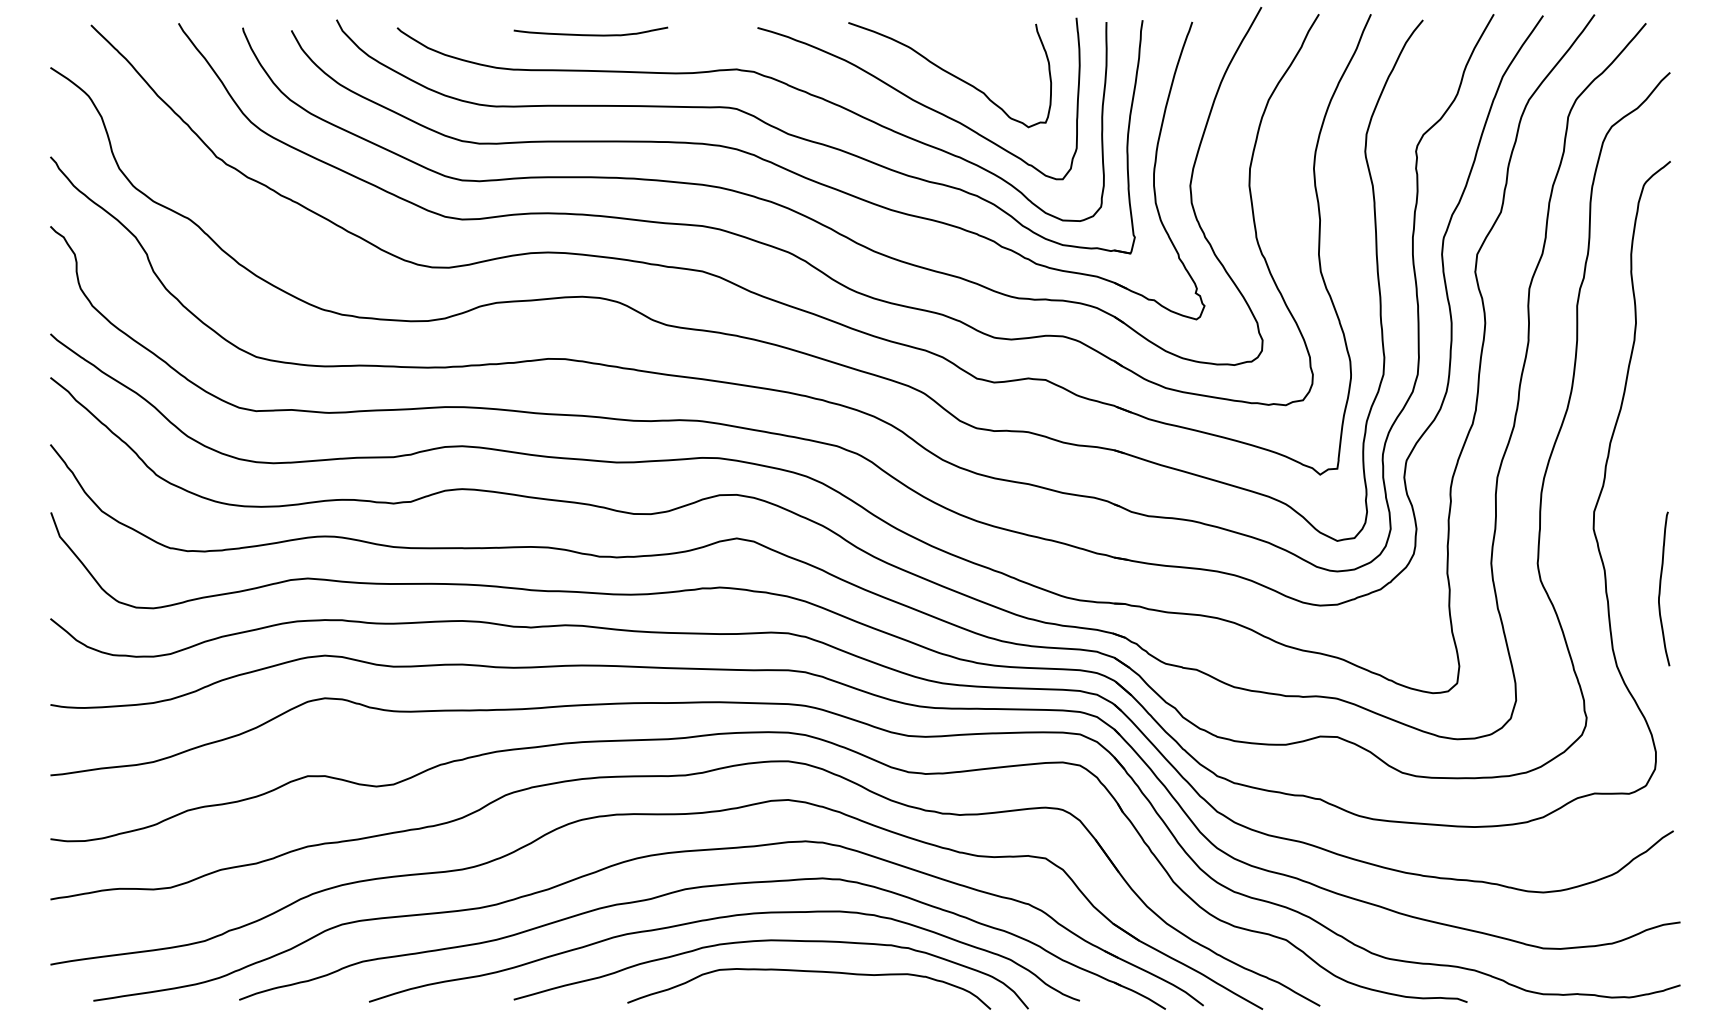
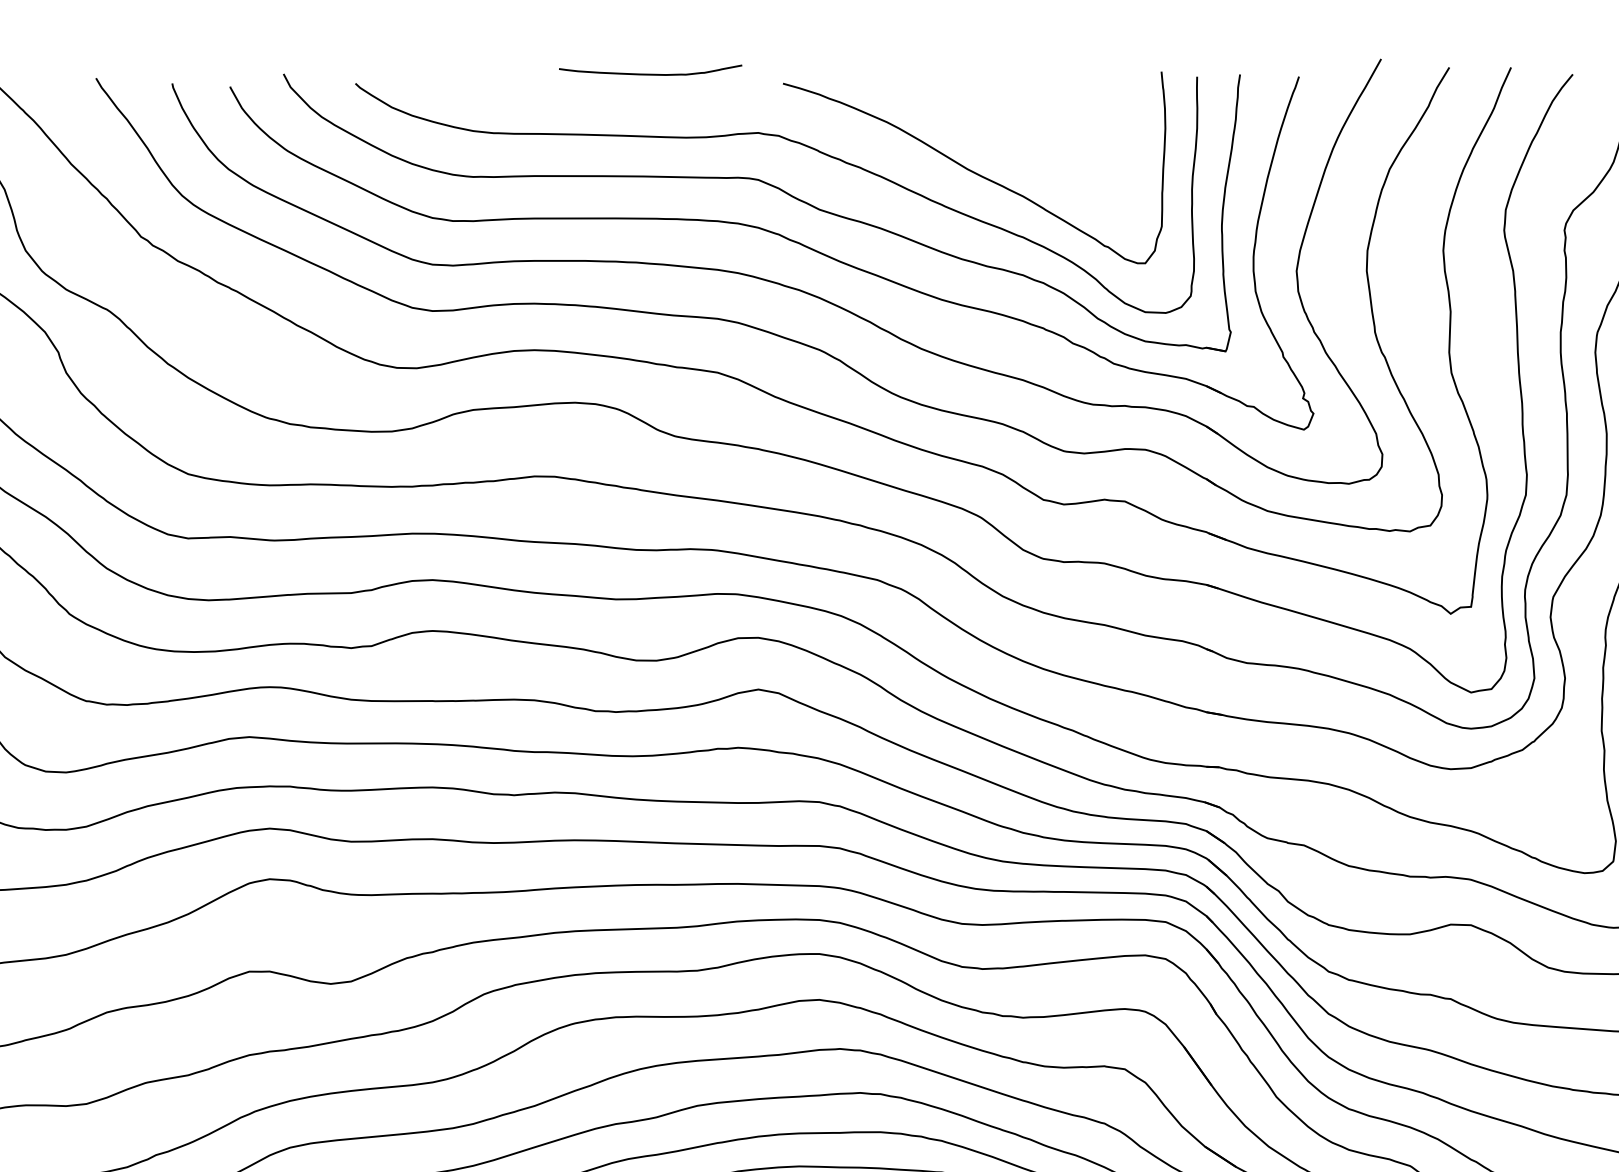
curve: (590, 34) -> (650, 73), moved
curve: (950, 74) -> (1012, 138), removed

